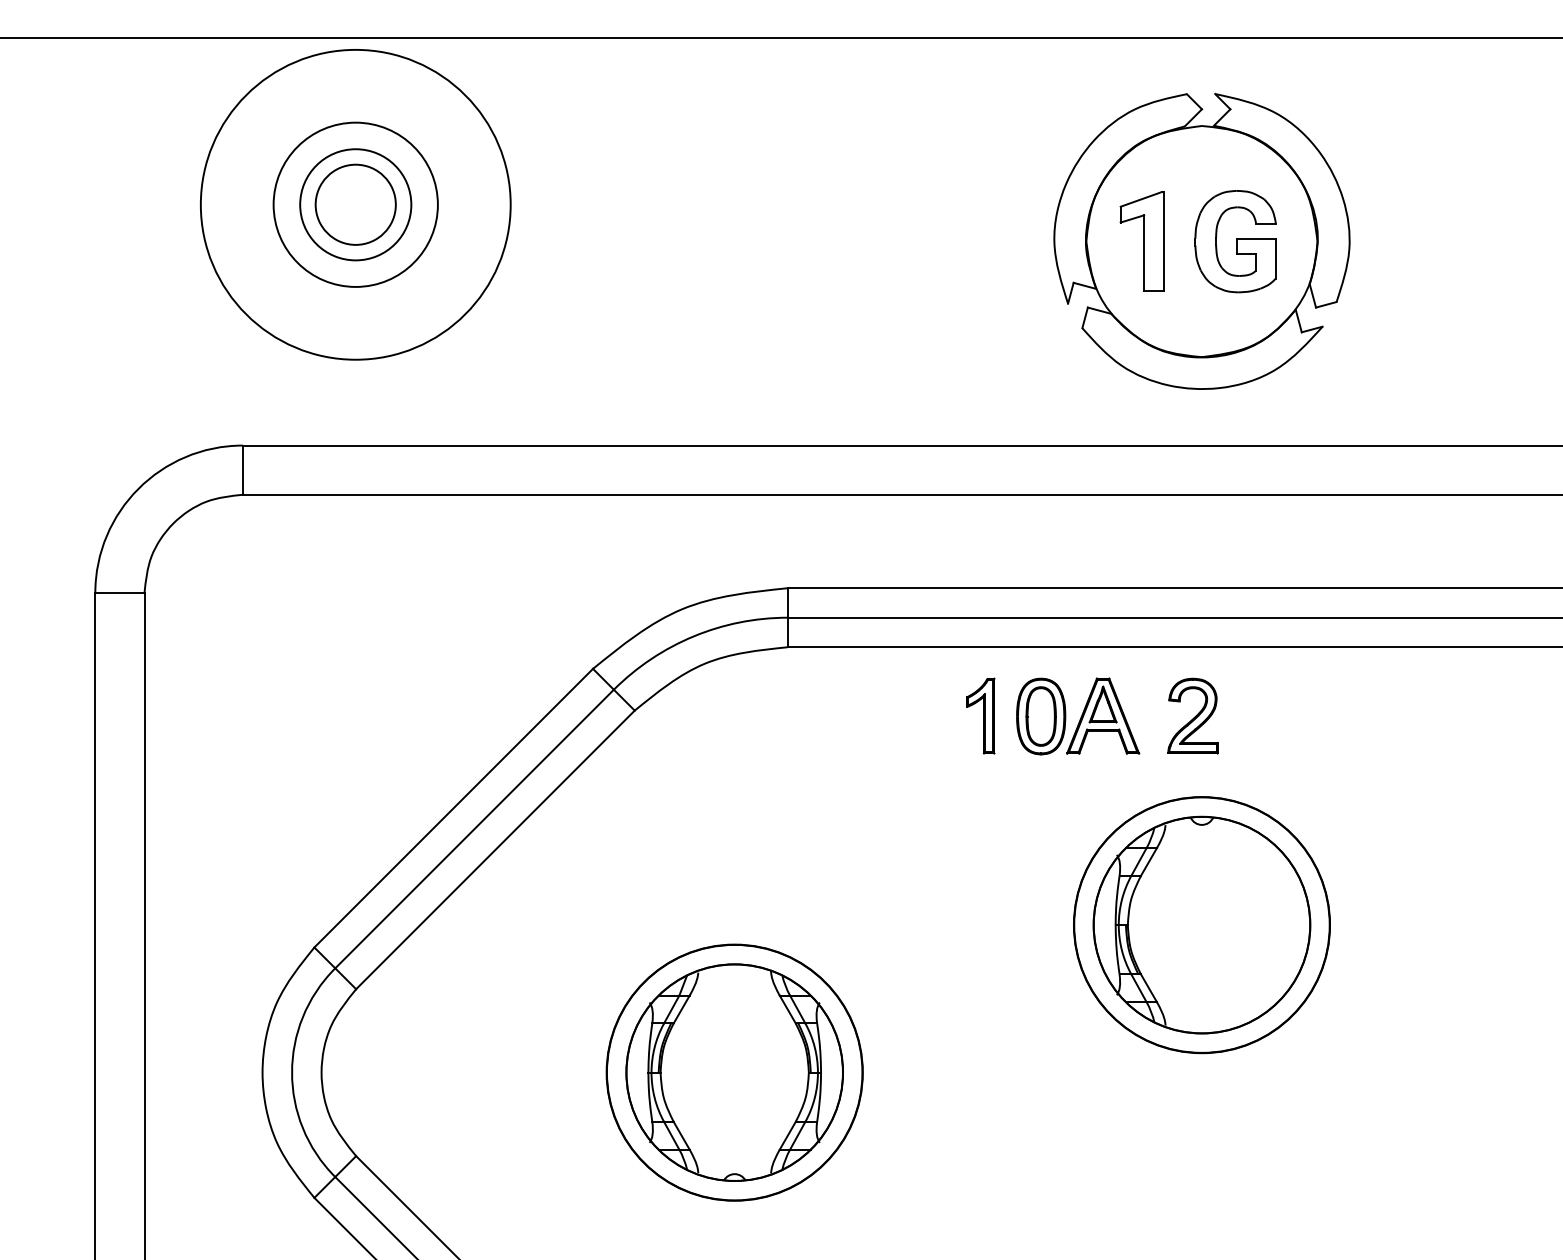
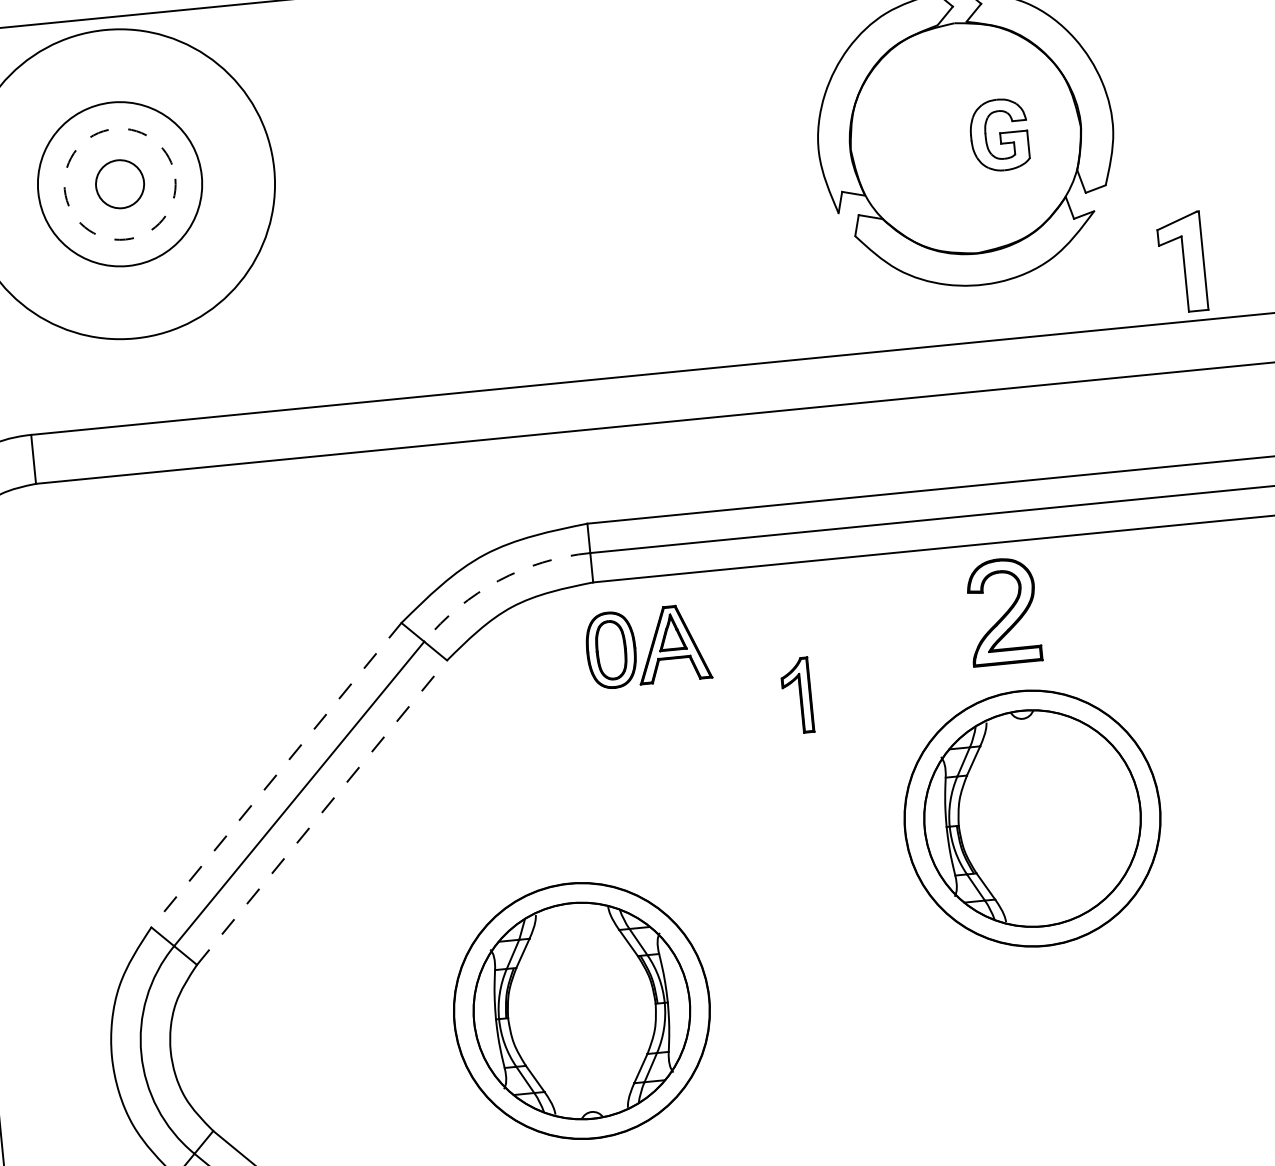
circle: (355, 204) -> (119, 183), size x0.6
circle: (355, 204) -> (119, 183), solid -> dashed
part: (1141, 241) -> (1181, 262), moved
part: (1235, 241) -> (999, 134), size x0.7
arc: (693, 636) -> (498, 580), solid -> dashed
part: (980, 715) -> (796, 695), moved
part: (1192, 715) -> (1002, 610), size x1.4
part: (1078, 716) -> (648, 646), moved
line: (453, 808) -> (276, 775), solid -> dashed
line: (495, 849) -> (322, 812), solid -> dashed

